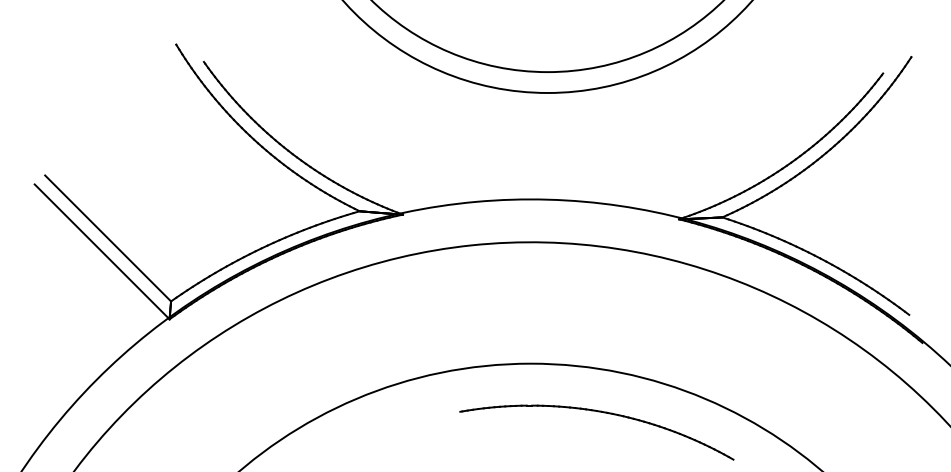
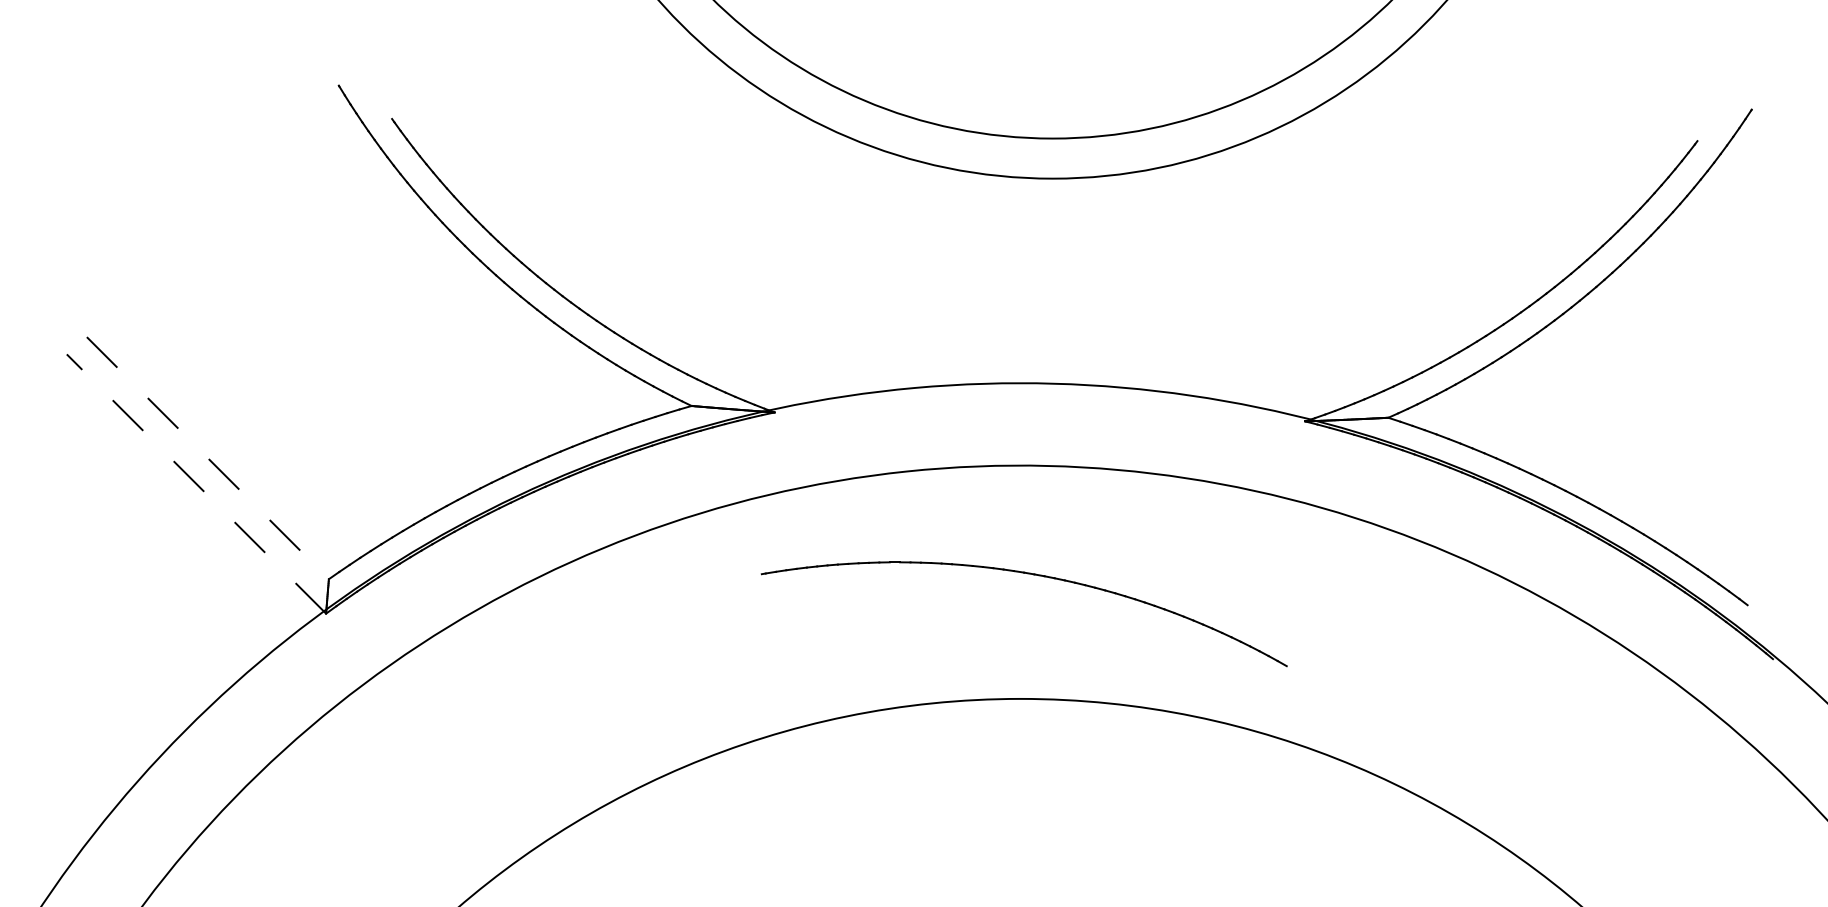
line: (108, 238) -> (208, 458), solid -> dashed
line: (101, 251) -> (195, 483), solid -> dashed
part: (598, 412) -> (1027, 575), moved

